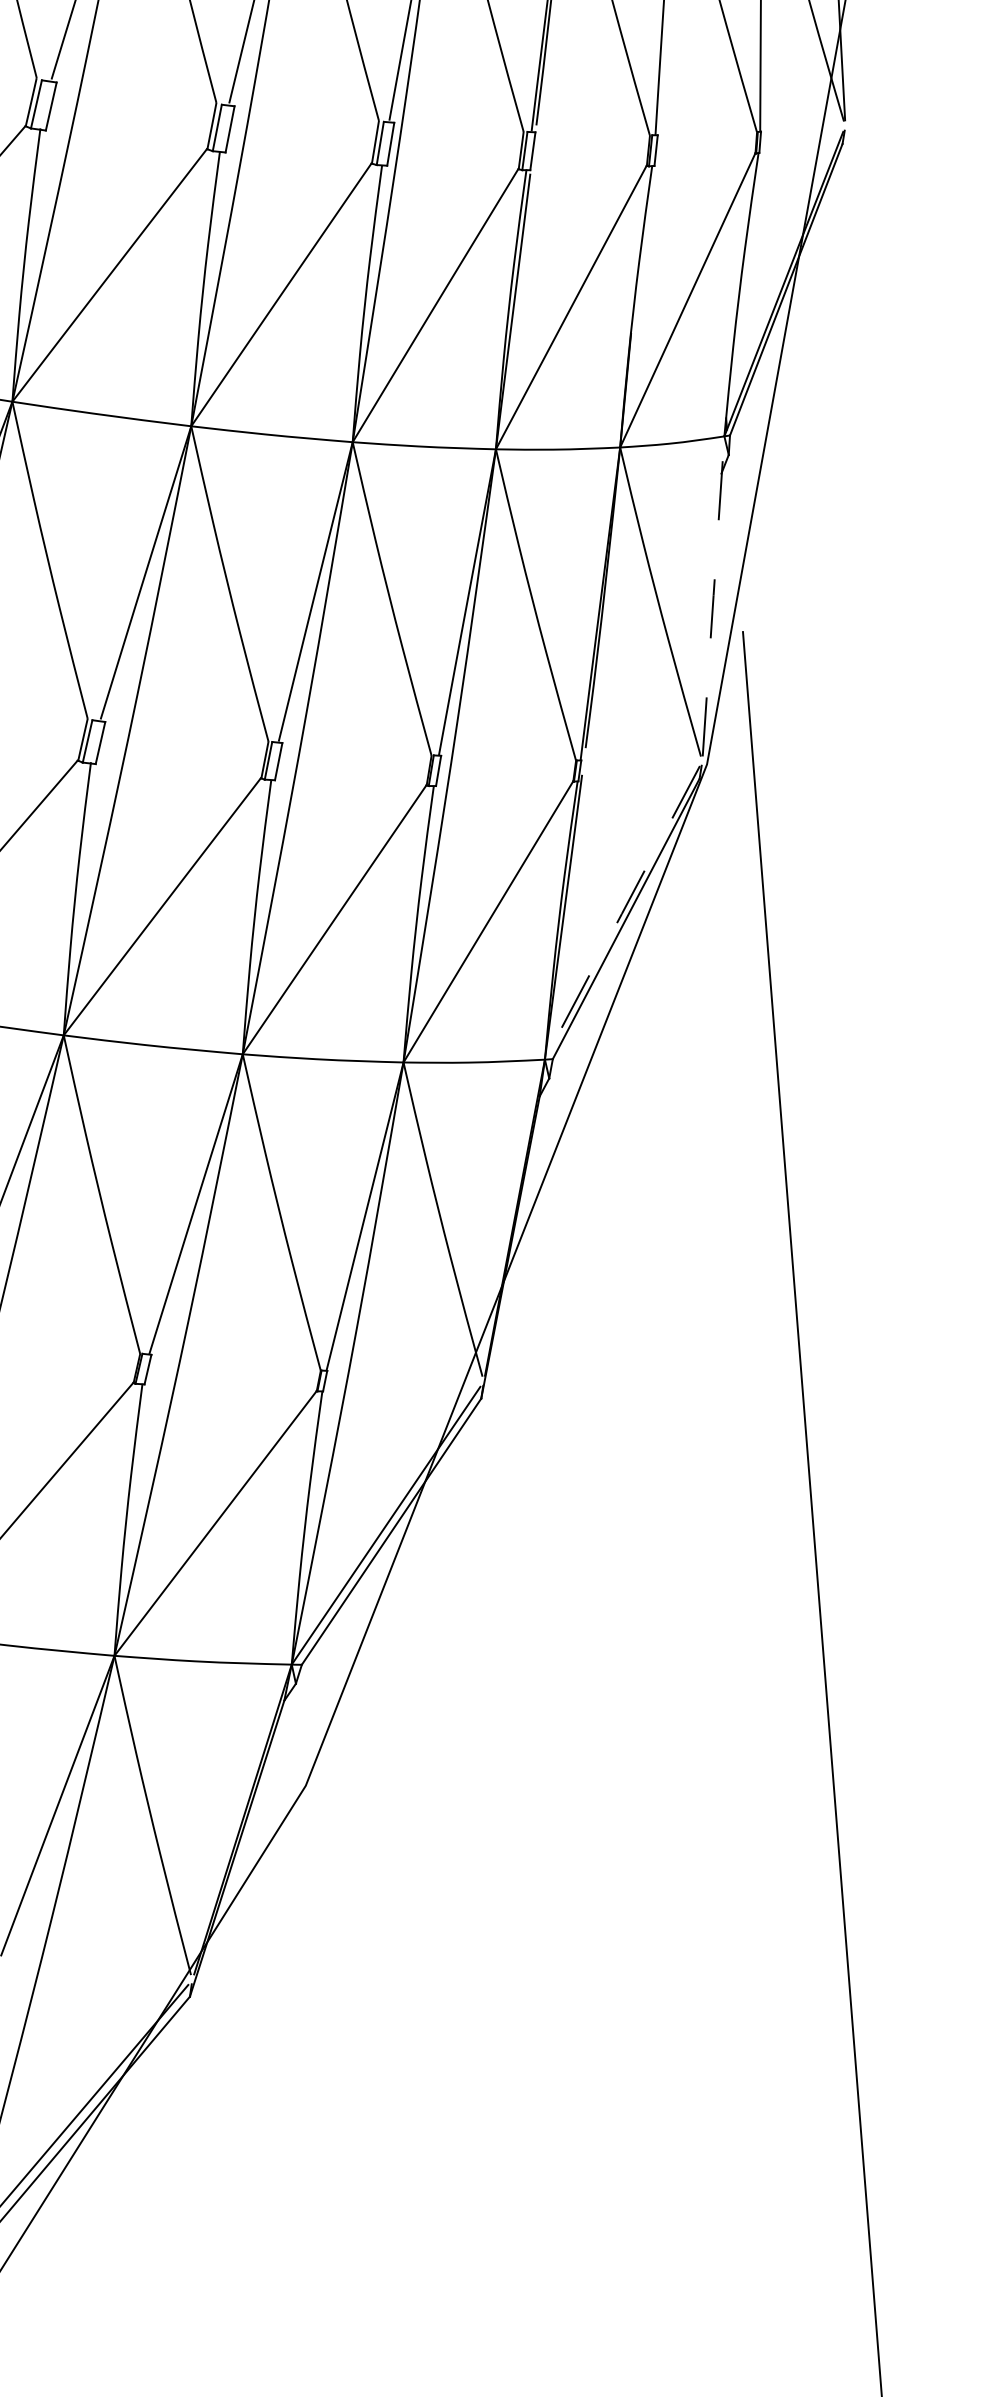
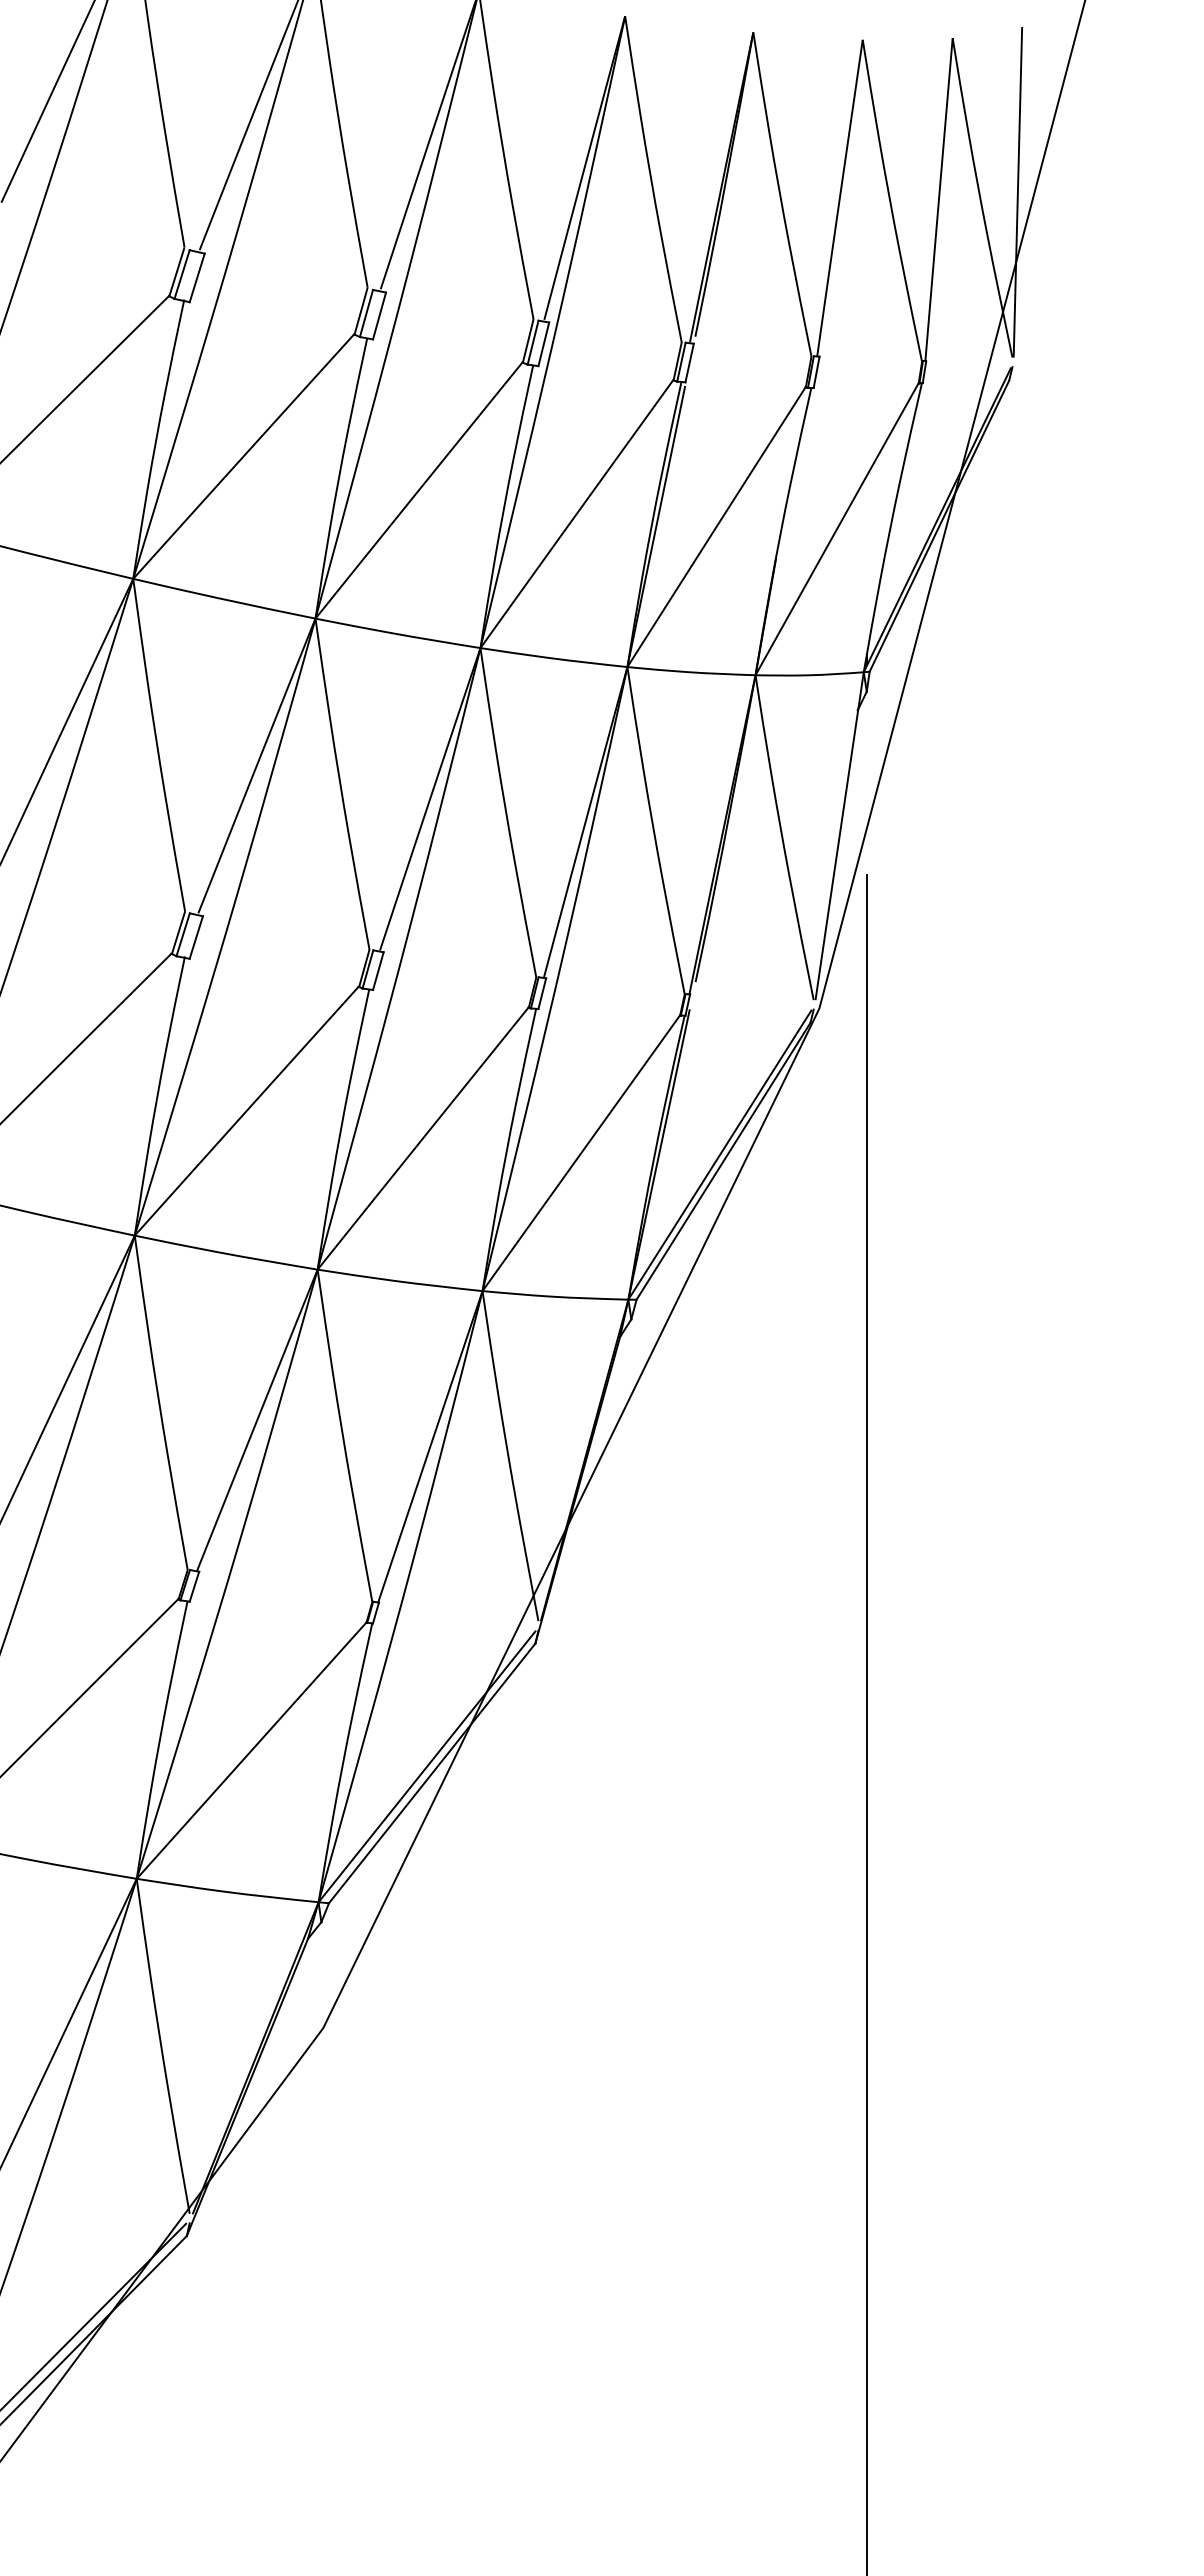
line: (713, 595) -> (839, 835), dashed -> solid
line: (621, 913) -> (719, 1155), dashed -> solid

